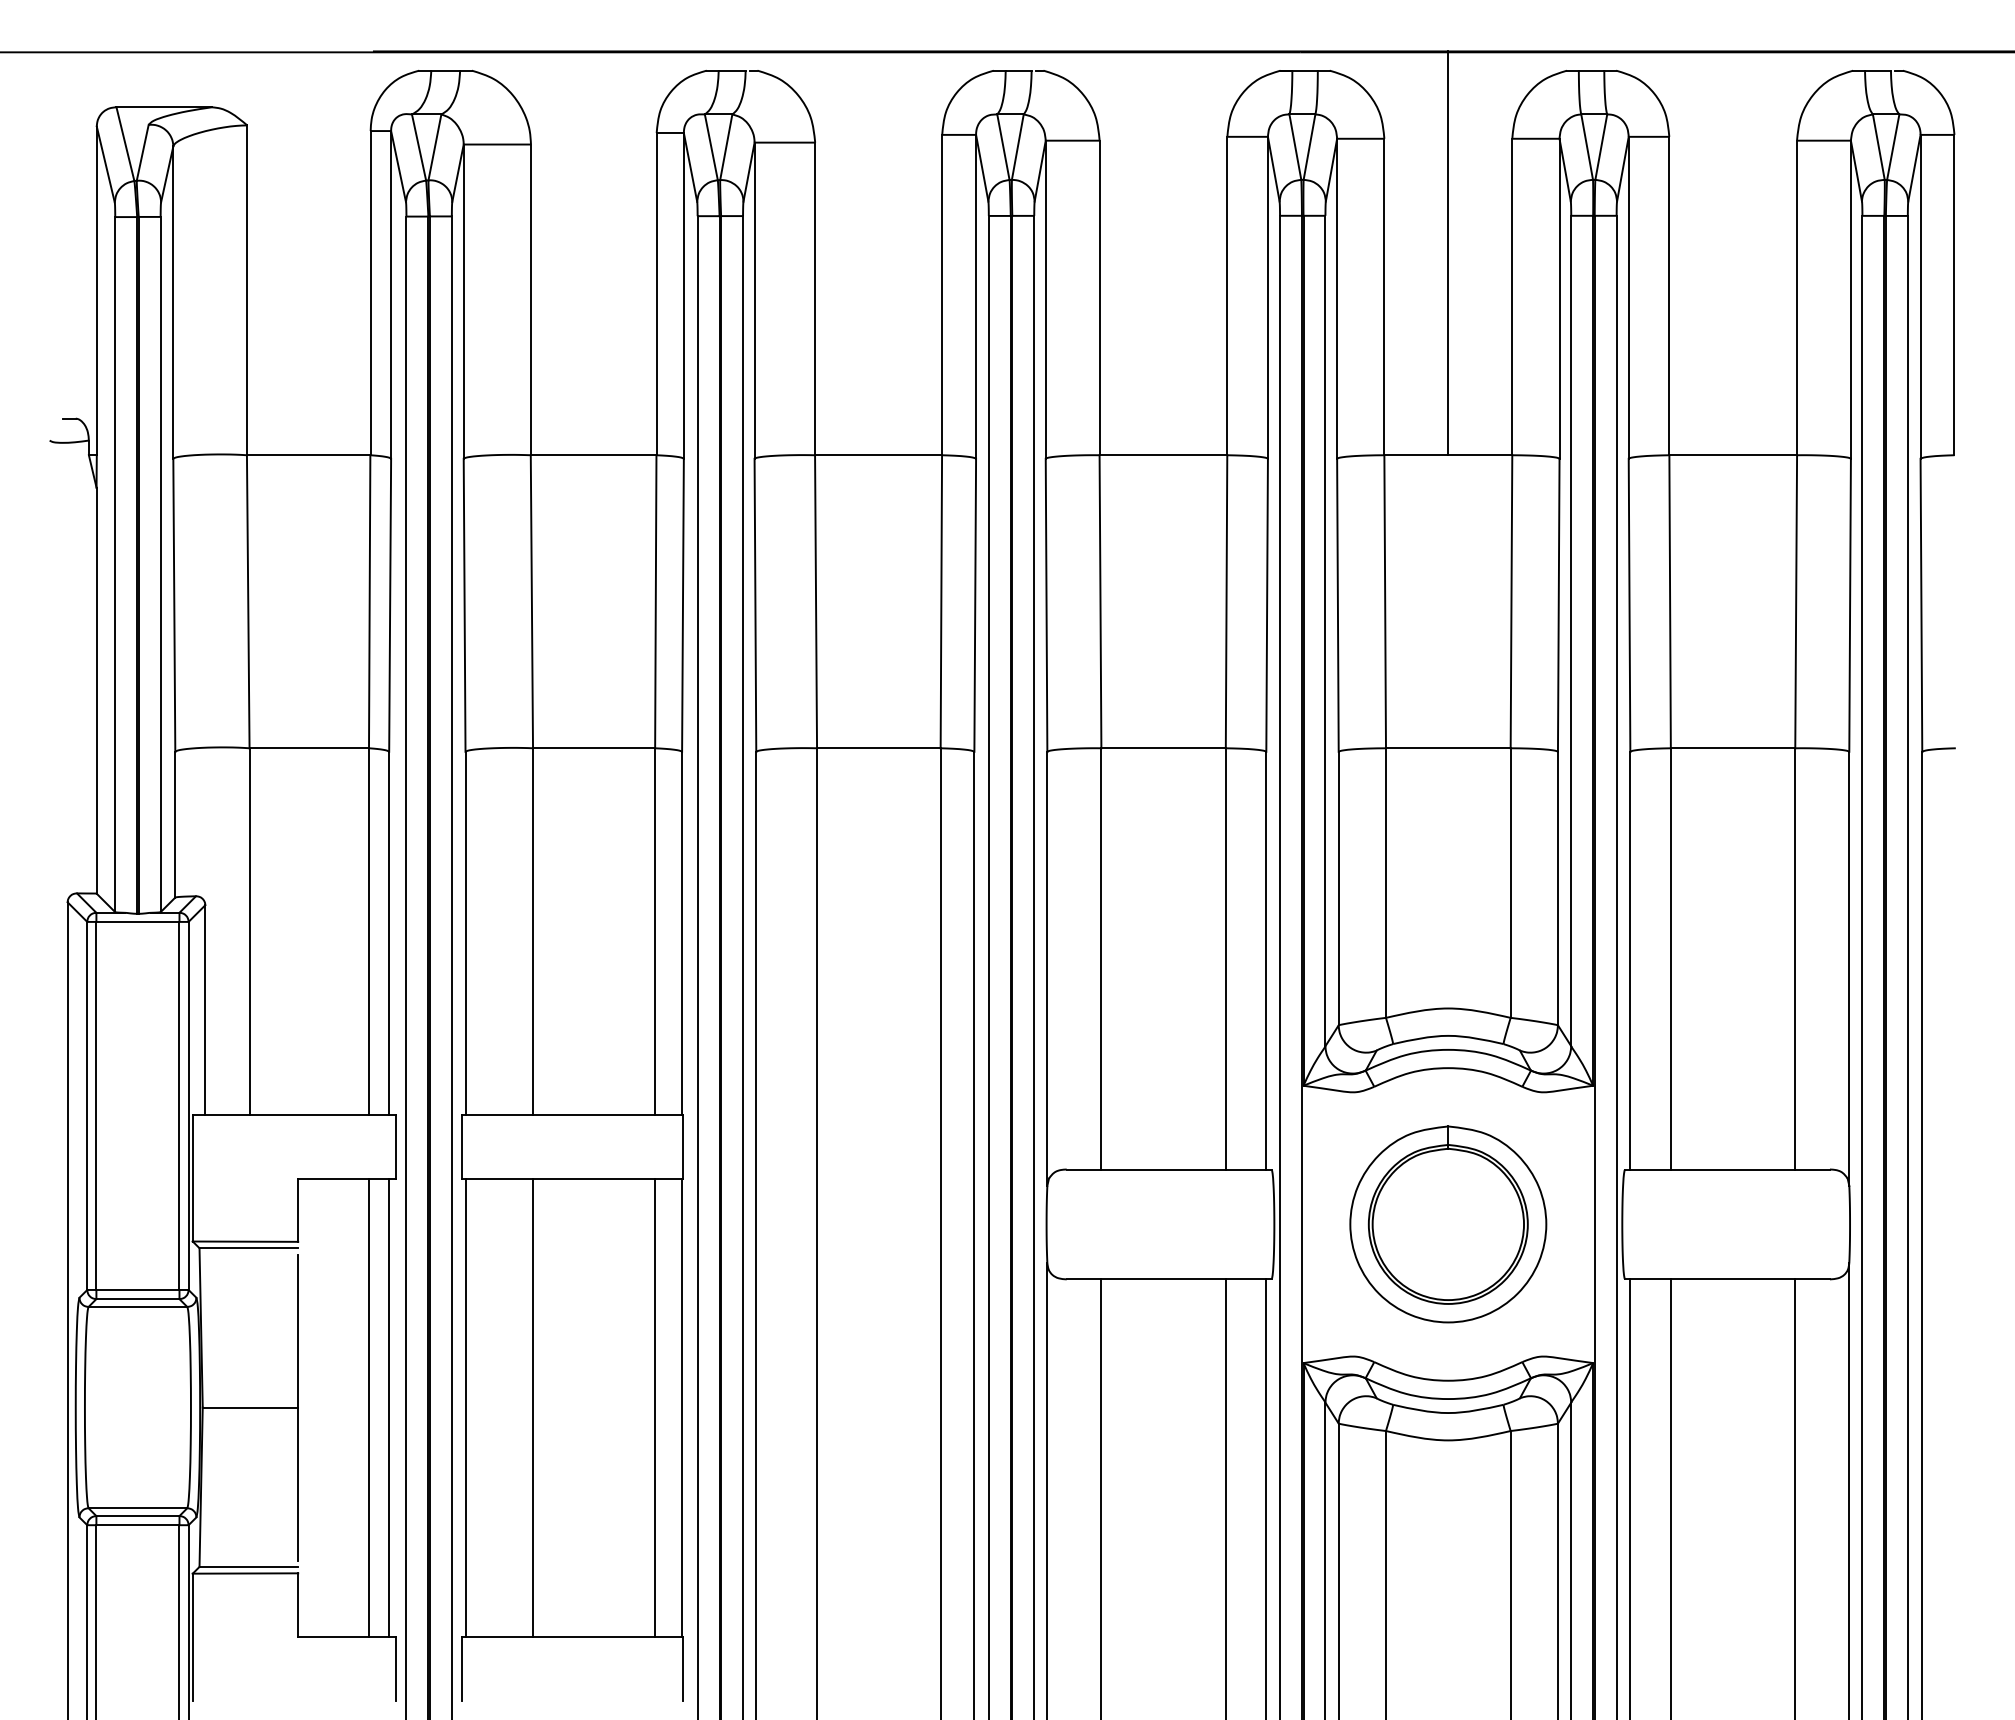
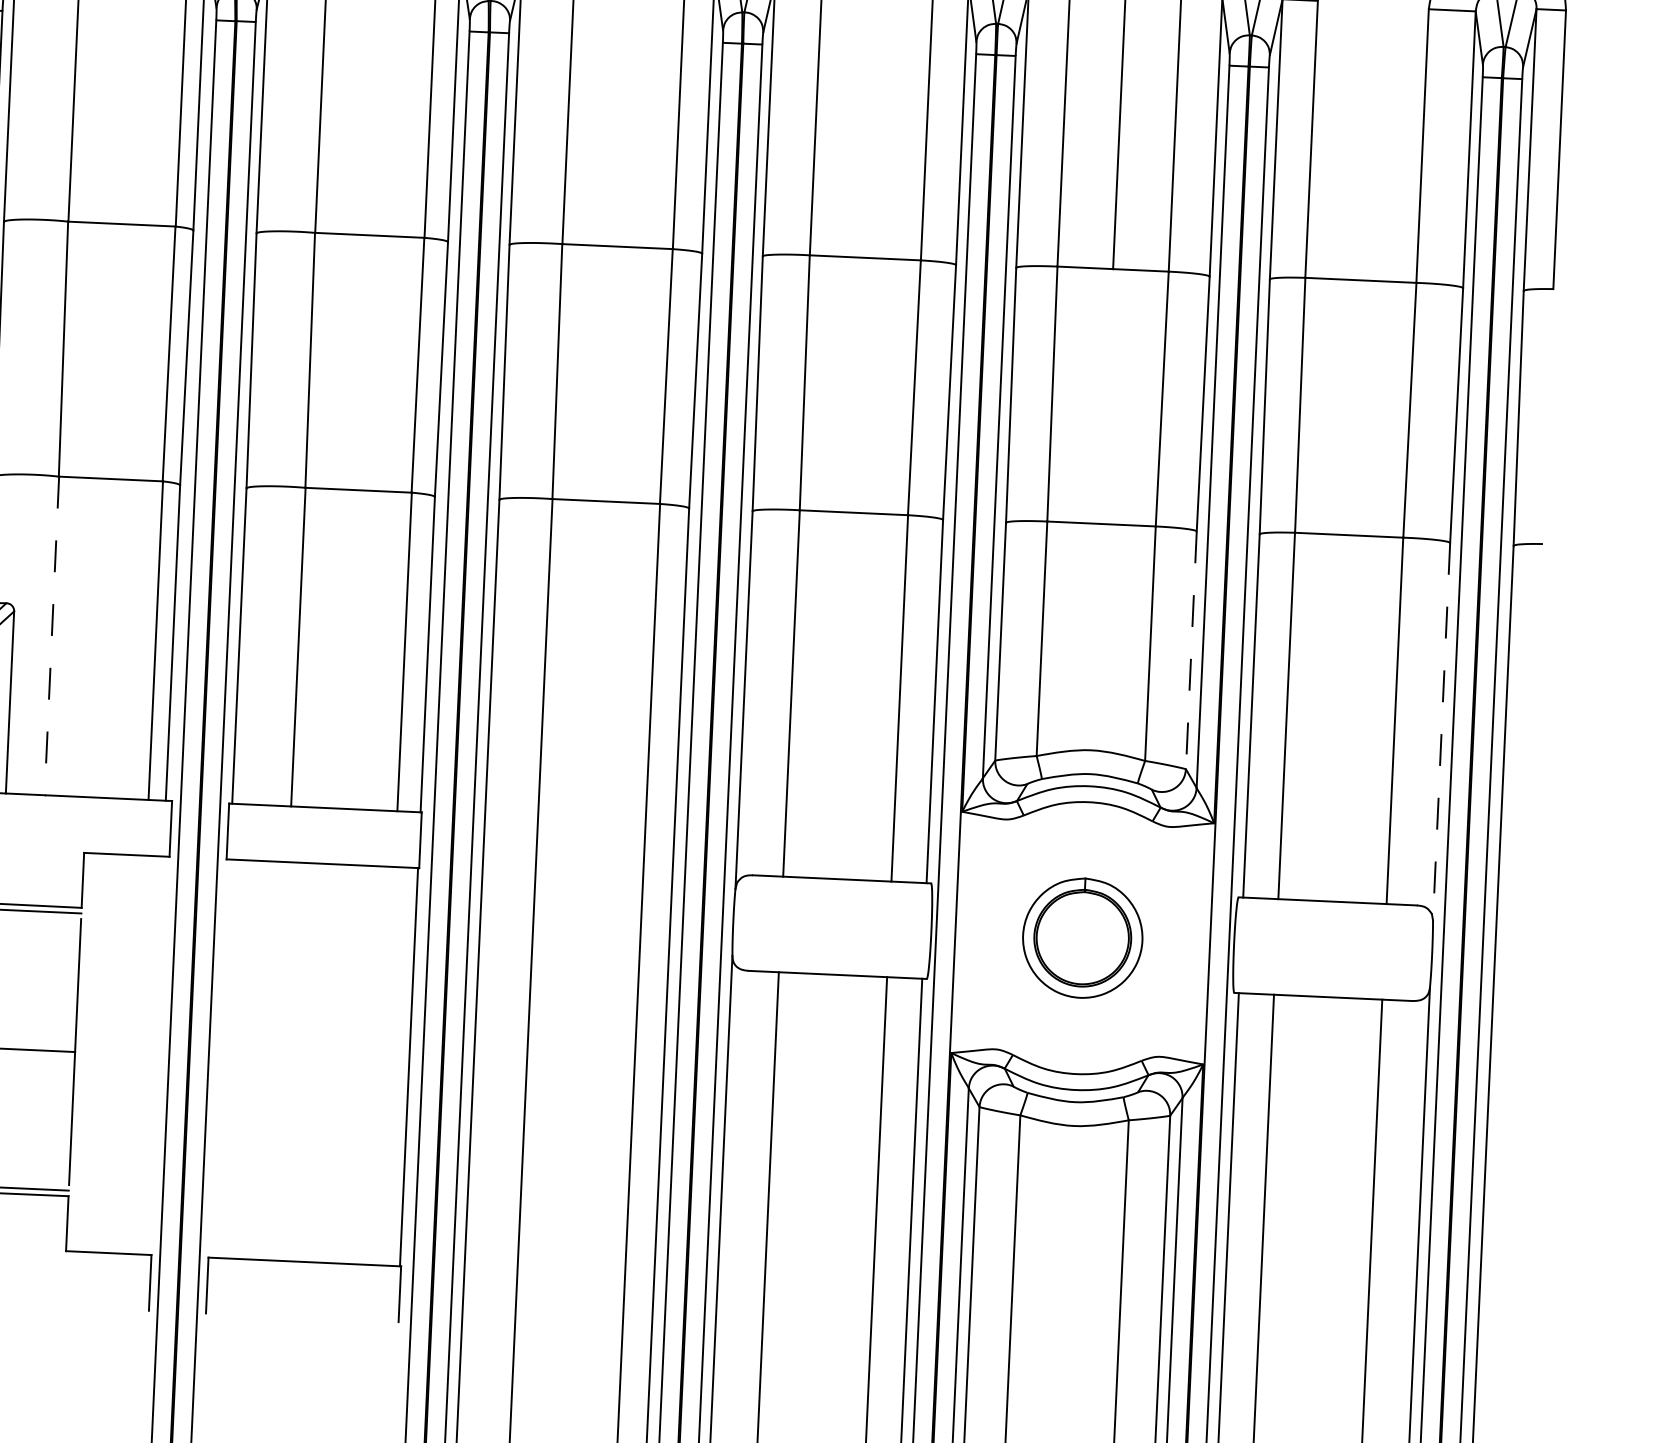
line: (1557, 888) -> (1190, 650), solid -> dashed
line: (249, 931) -> (51, 636), solid -> dashed
line: (1849, 968) -> (1441, 731), solid -> dashed
part: (1448, 1224) -> (1082, 938), size x0.7
line: (369, 1407) -> (137, 1054), removed
line: (389, 1407) -> (154, 1055), removed
line: (465, 1407) -> (220, 1058), removed
line: (533, 1407) -> (279, 1061), removed
line: (655, 1407) -> (385, 1066), removed

